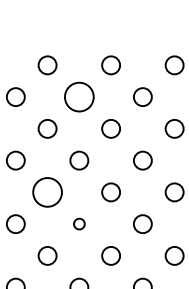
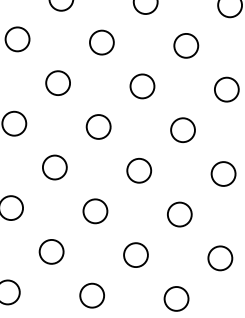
circle: (79, 97) -> (102, 43), size x0.62
circle: (47, 192) -> (54, 167), size x0.62
circle: (79, 223) -> (95, 210), size x1.67

